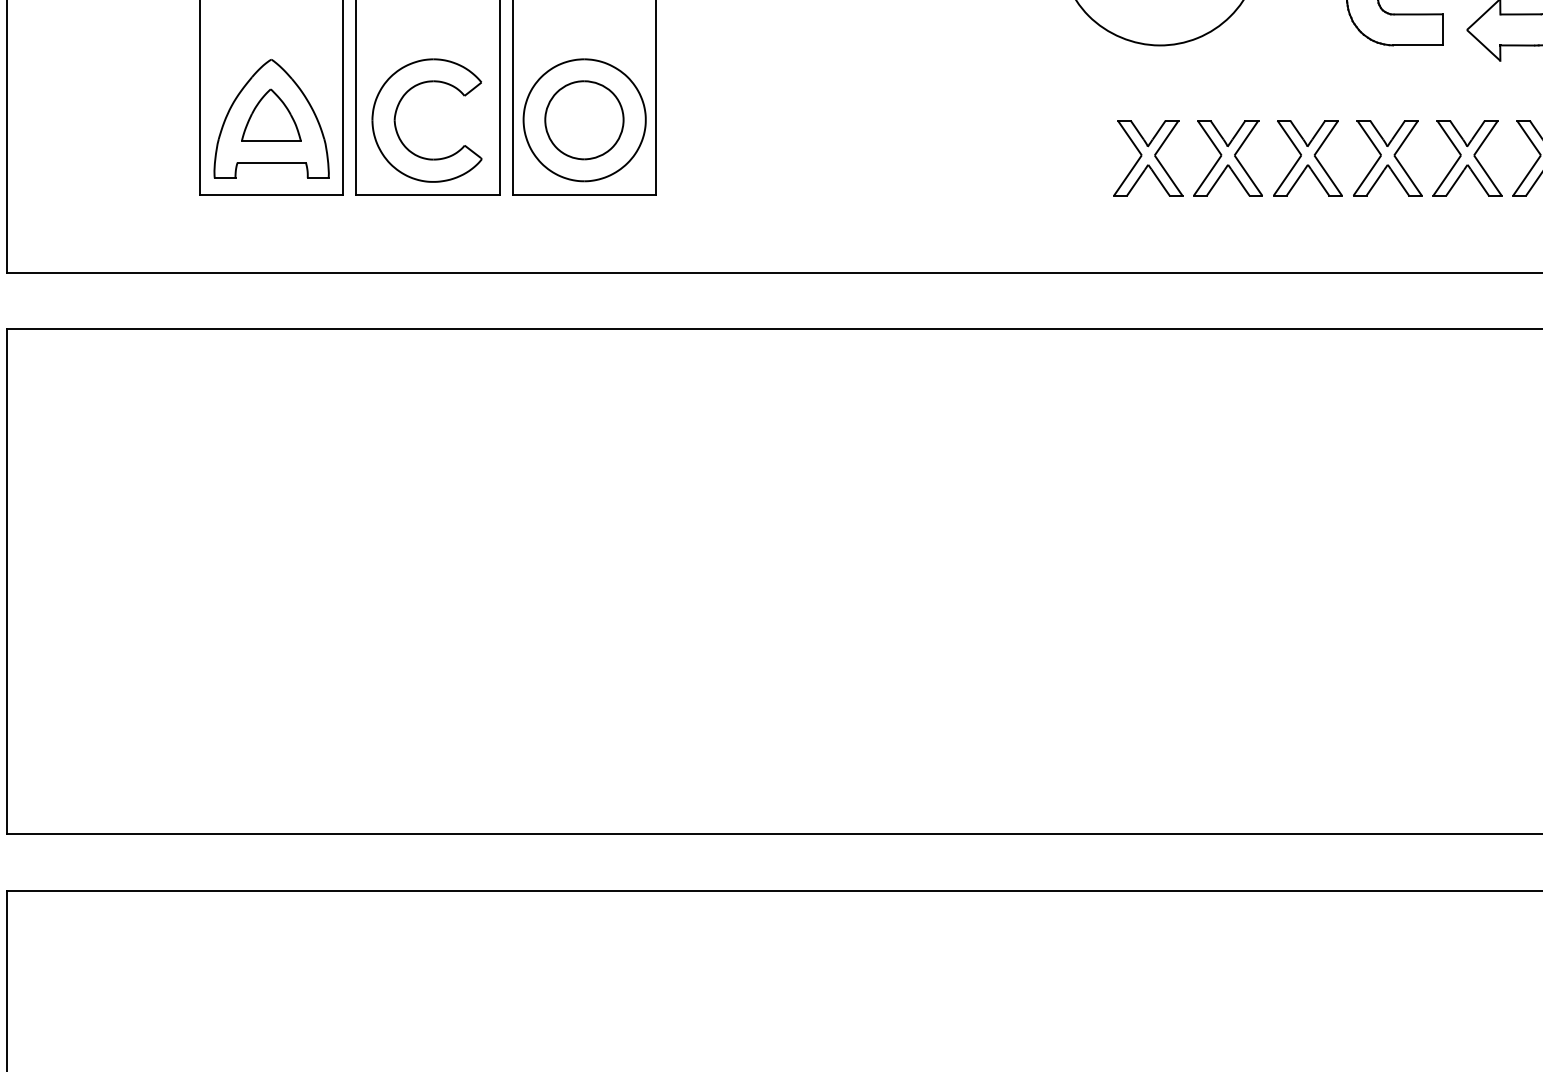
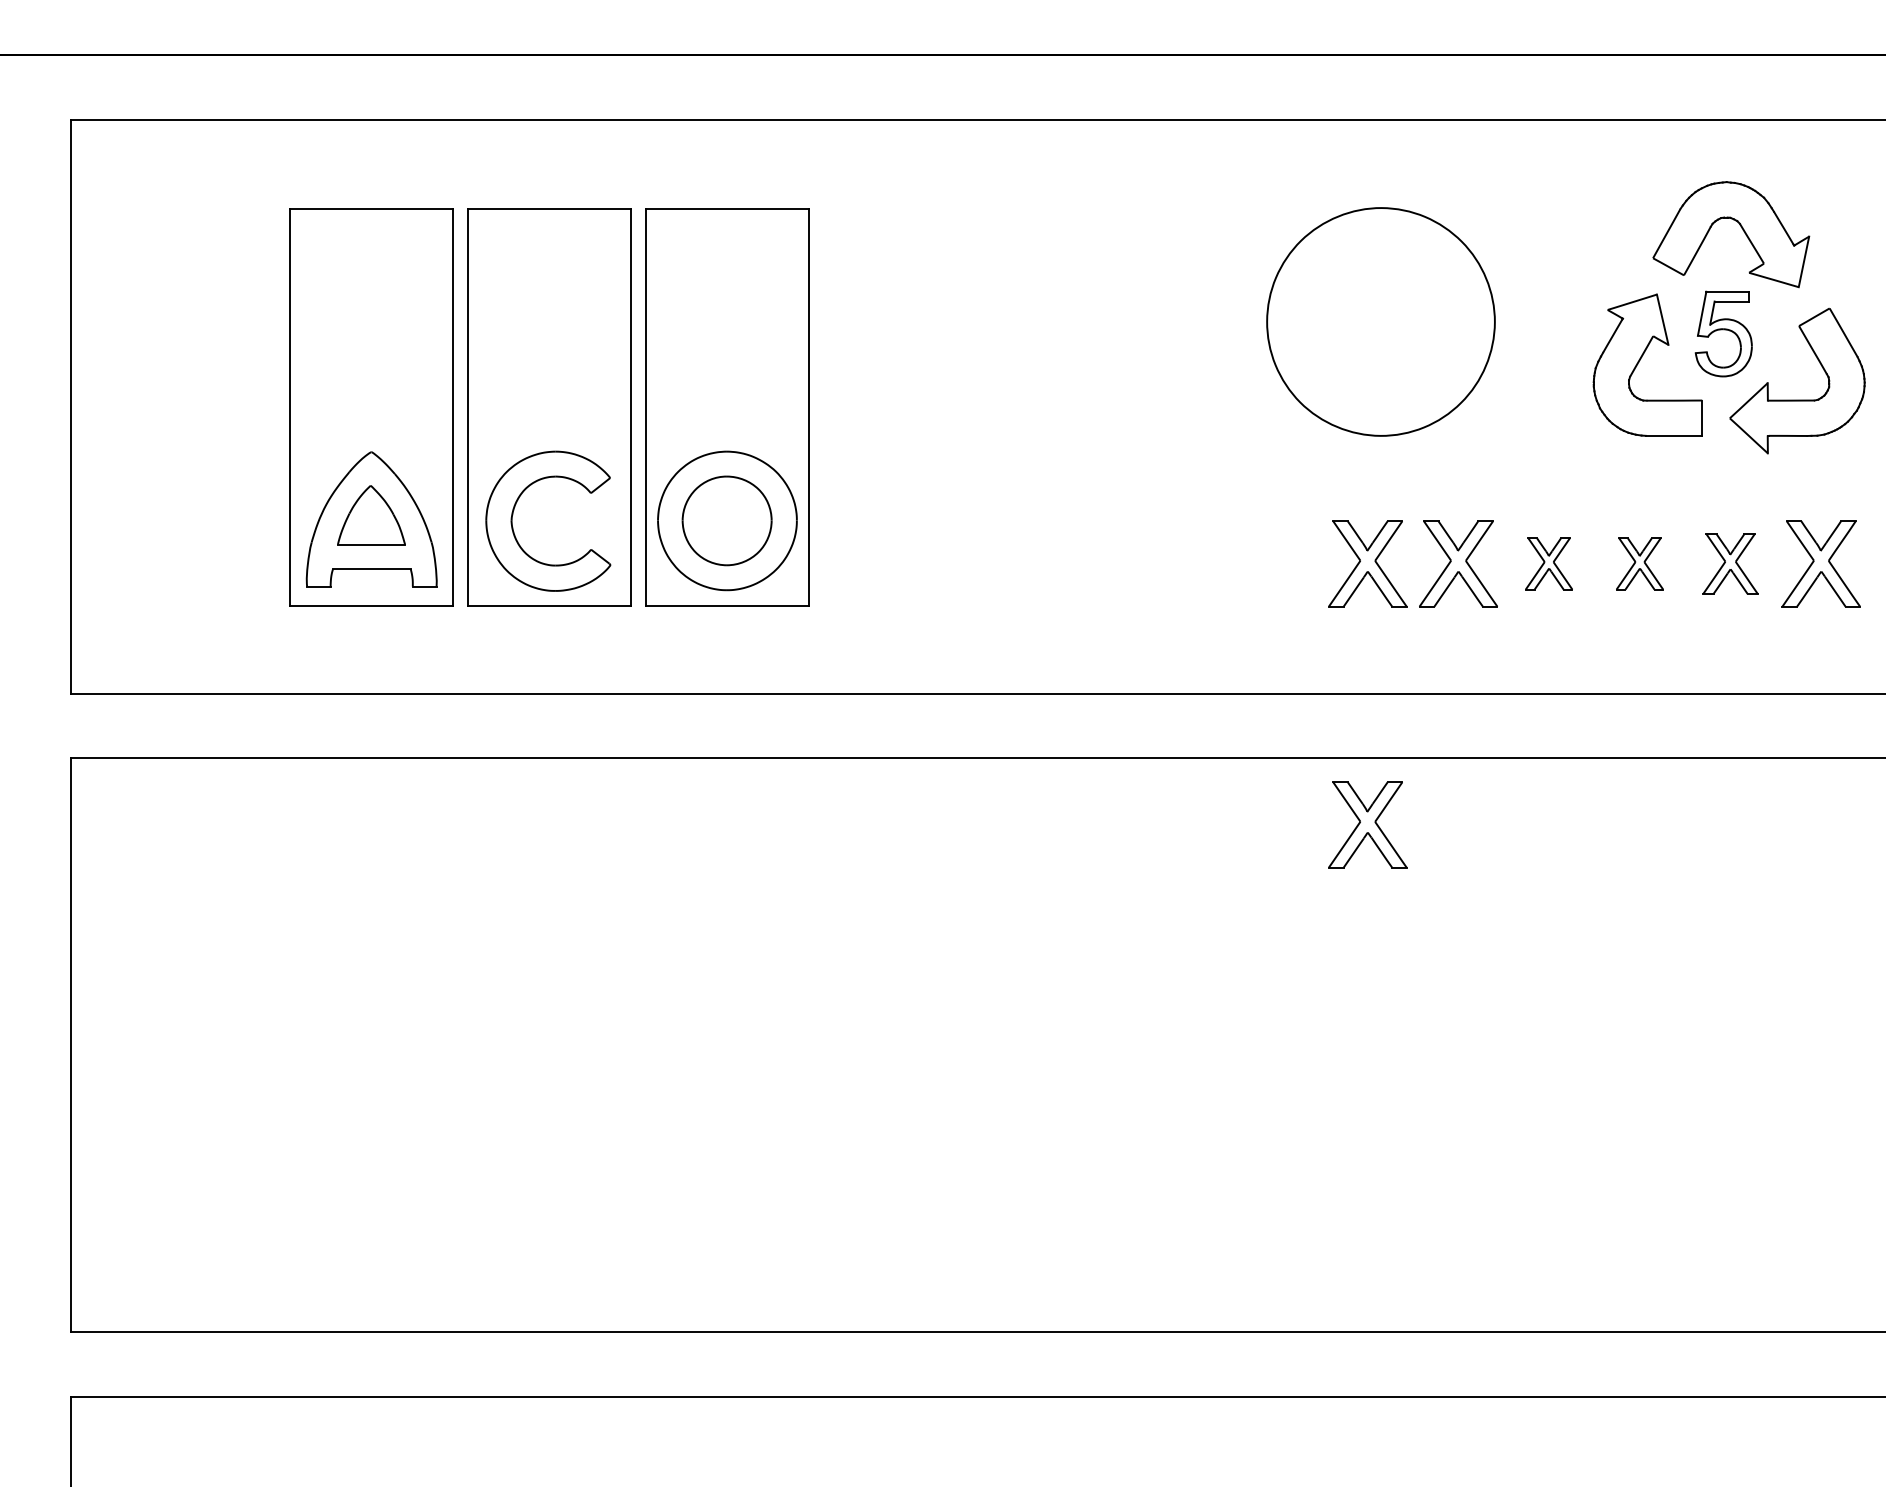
part: (1307, 157) -> (1548, 563), size x0.6
part: (1387, 157) -> (1639, 563), size x0.6
part: (1467, 157) -> (1730, 563), size x0.7
part: (1148, 387) -> (1367, 824), added

